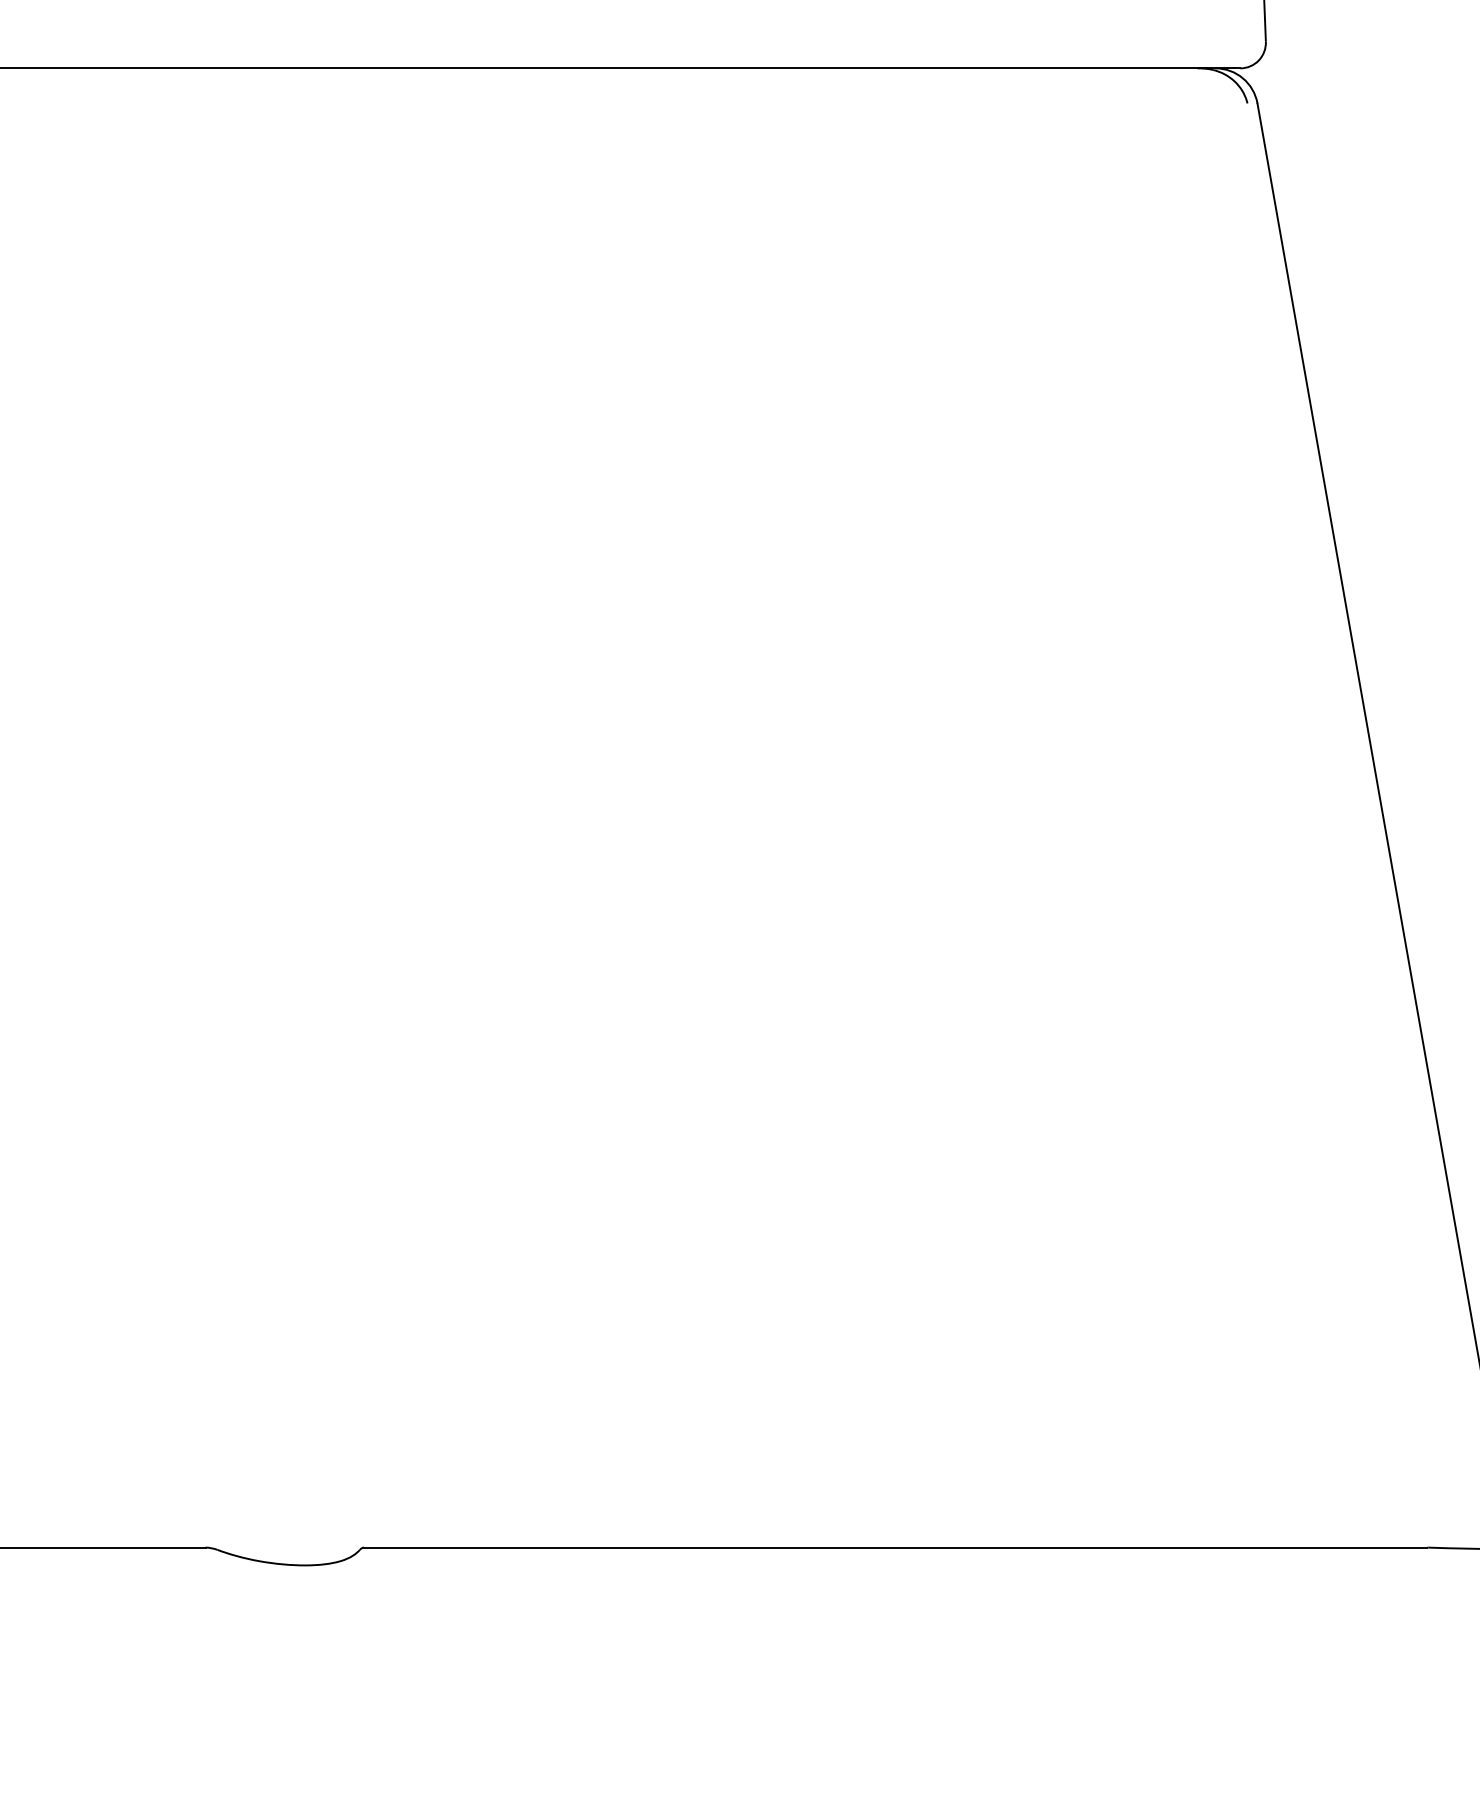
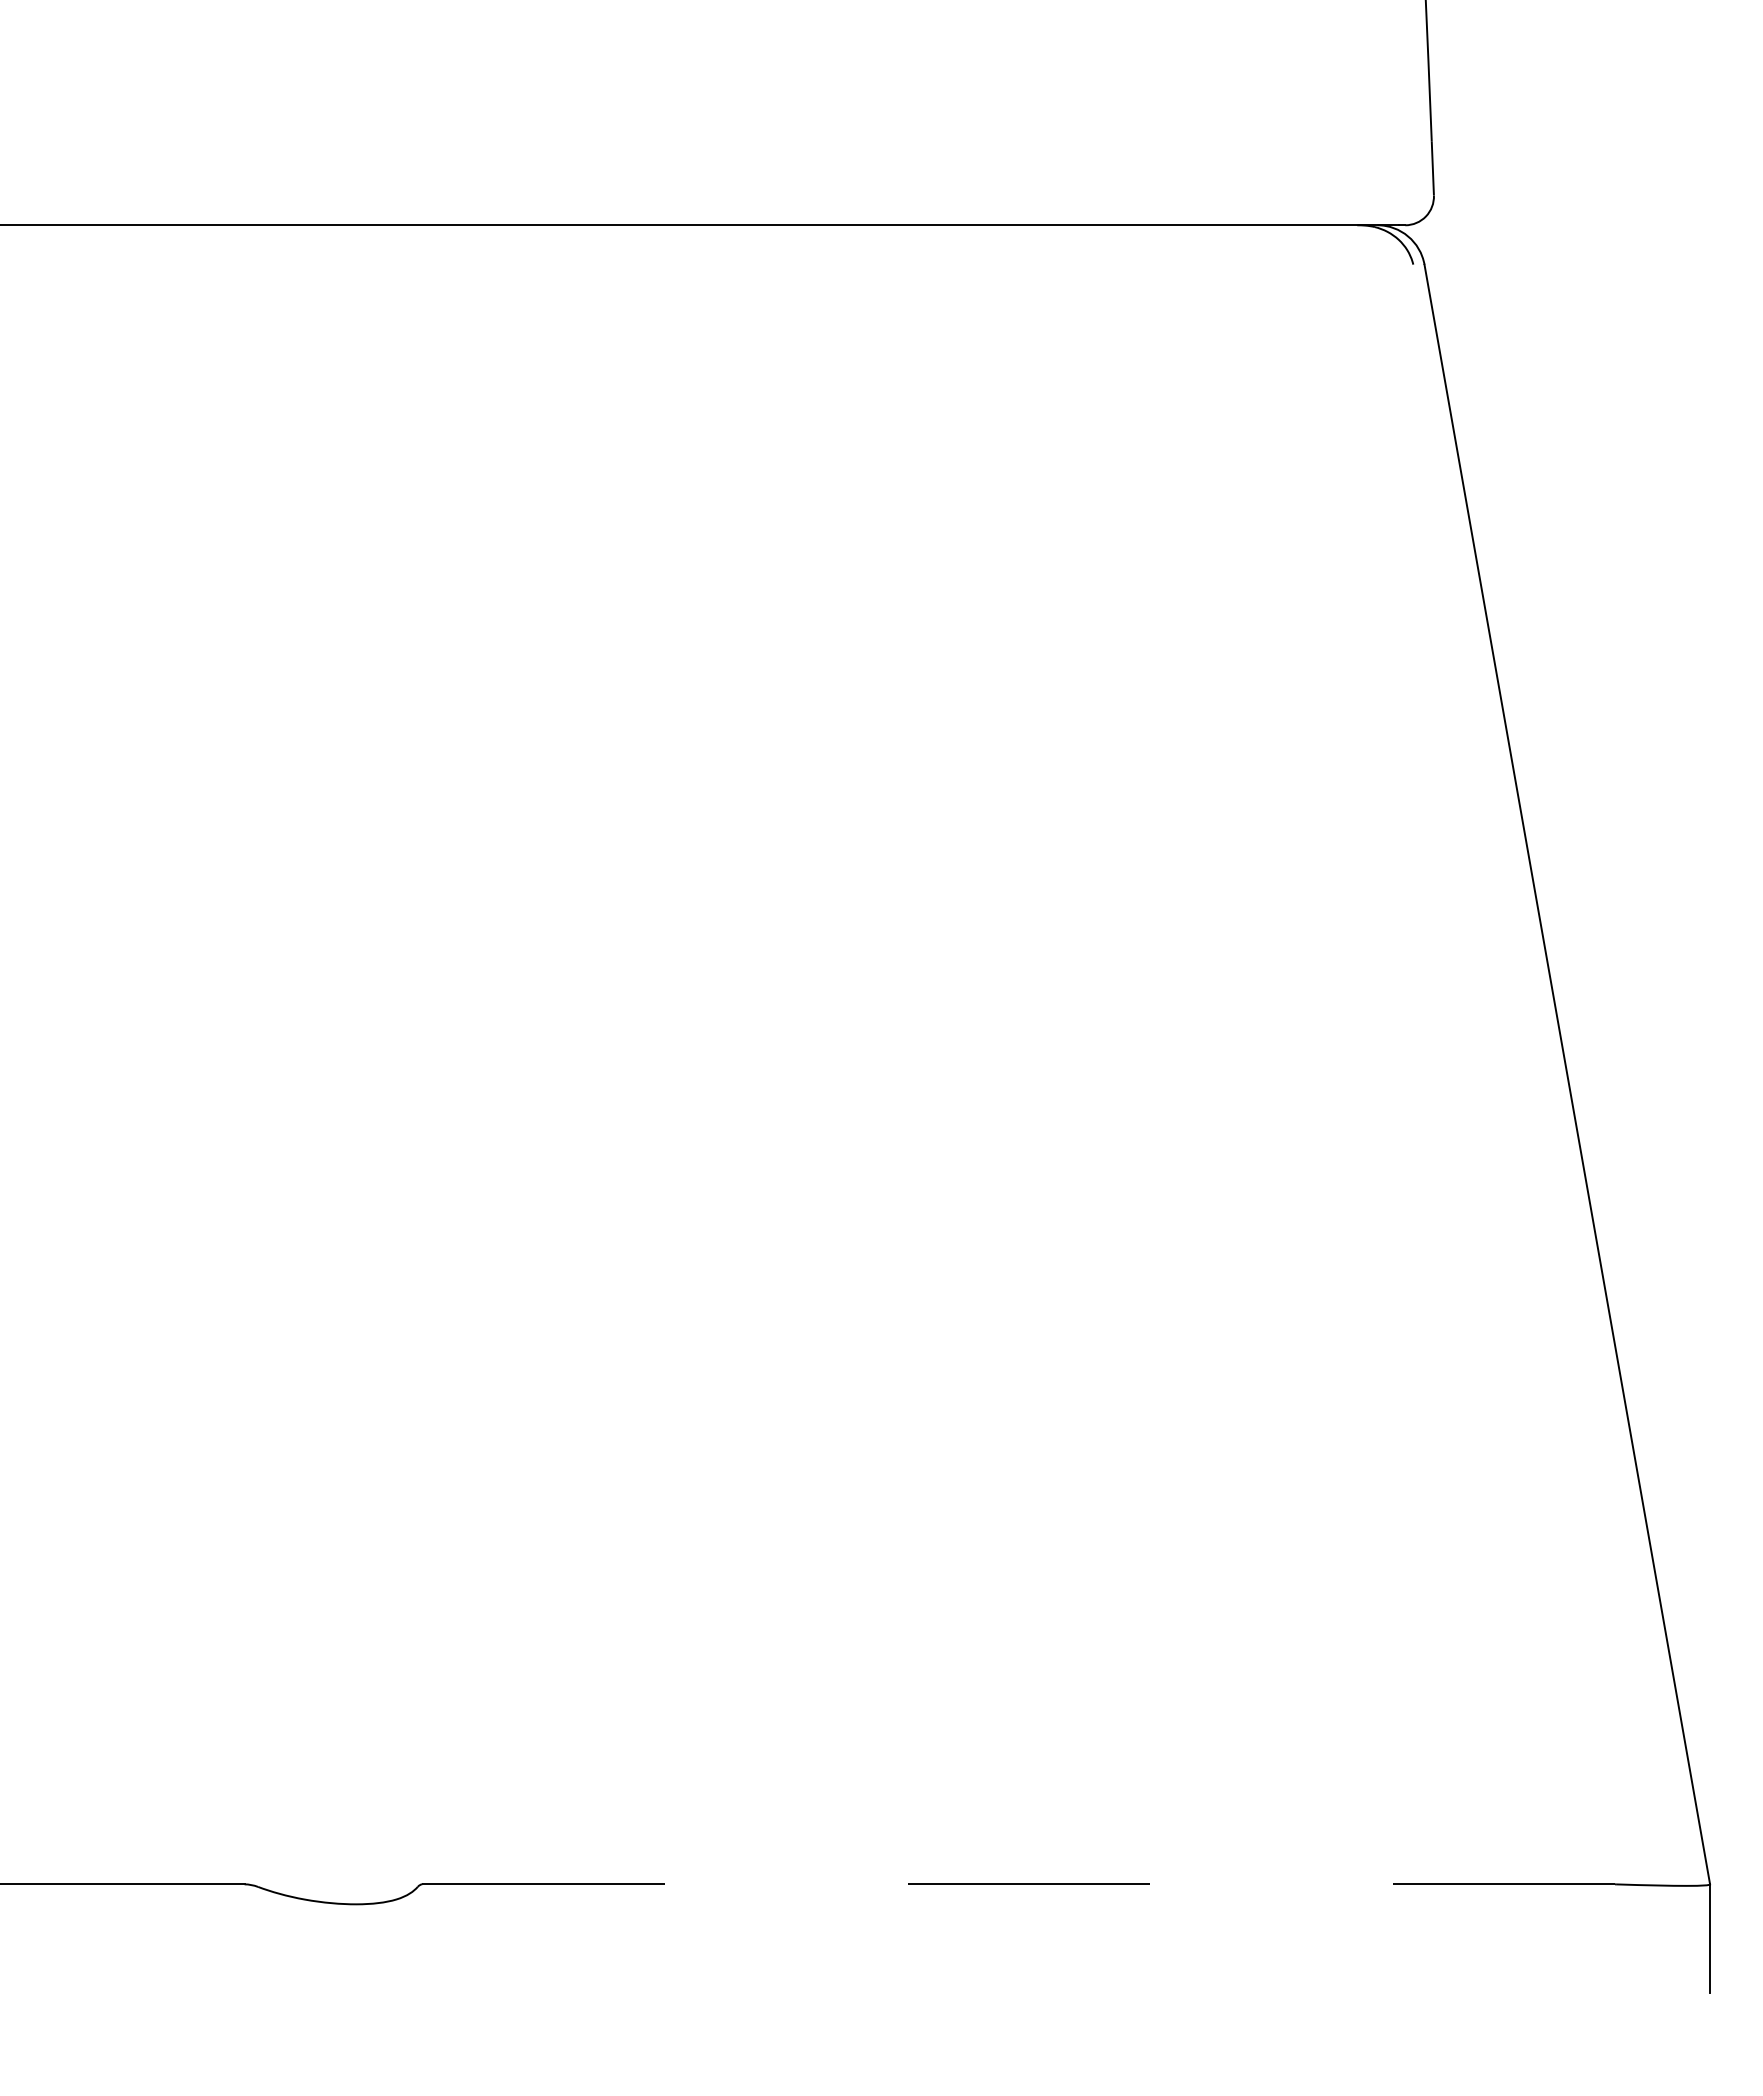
line: (896, 1547) -> (1019, 1884), solid -> dashed

